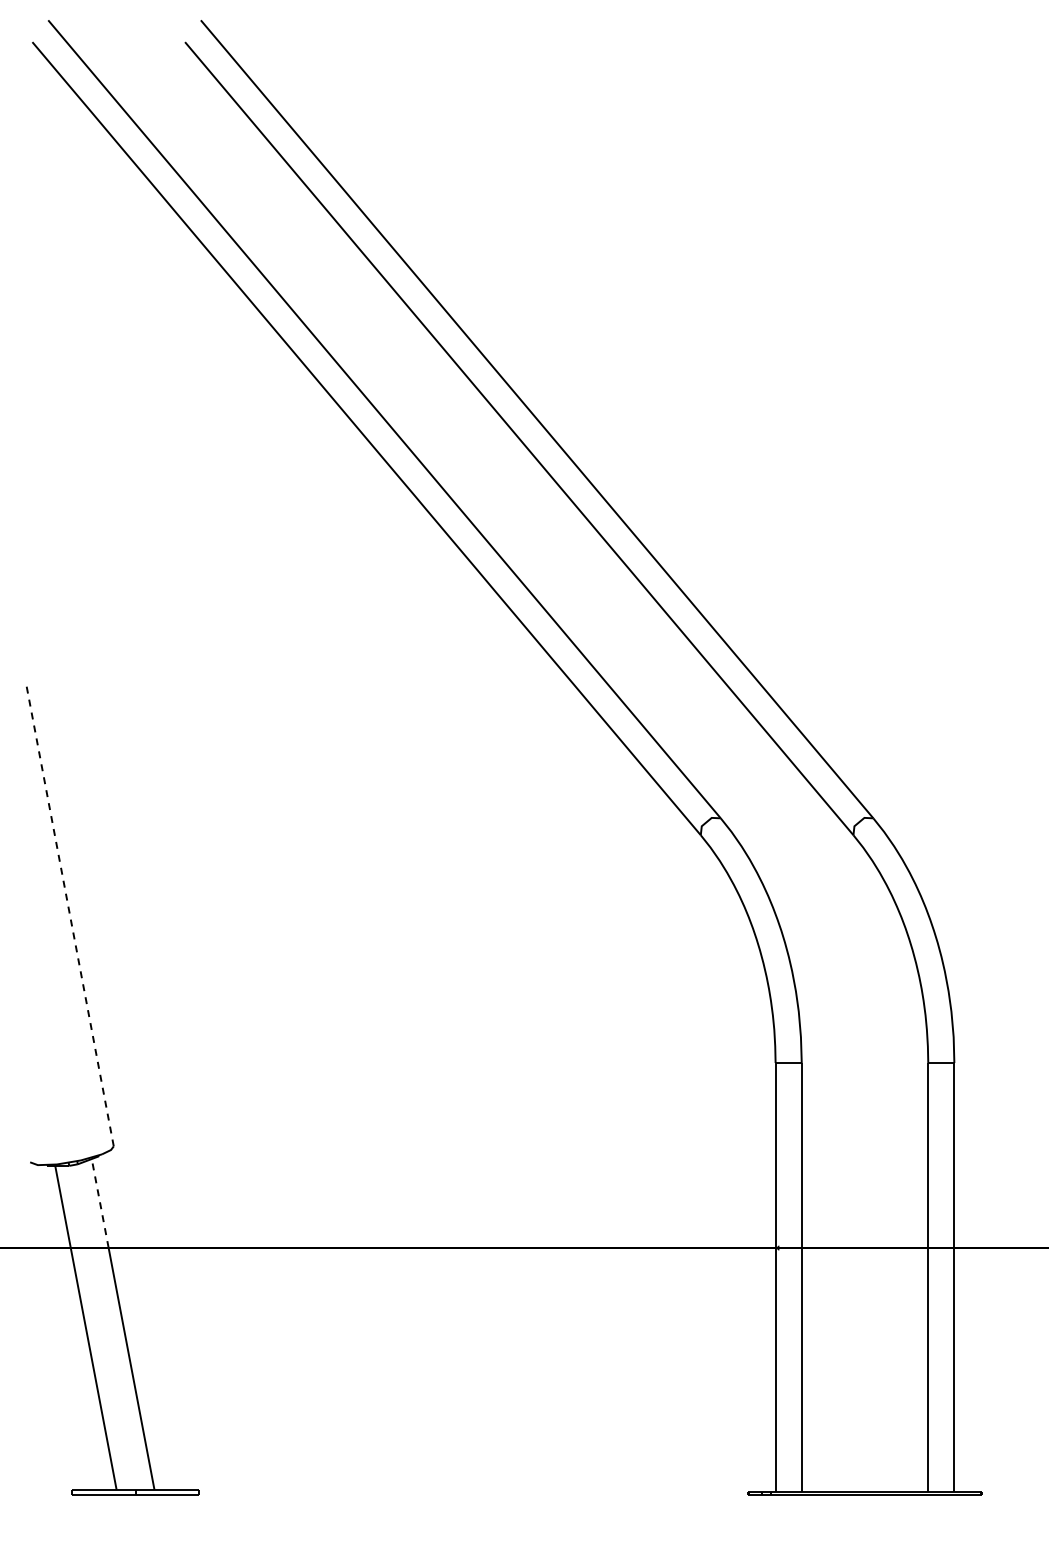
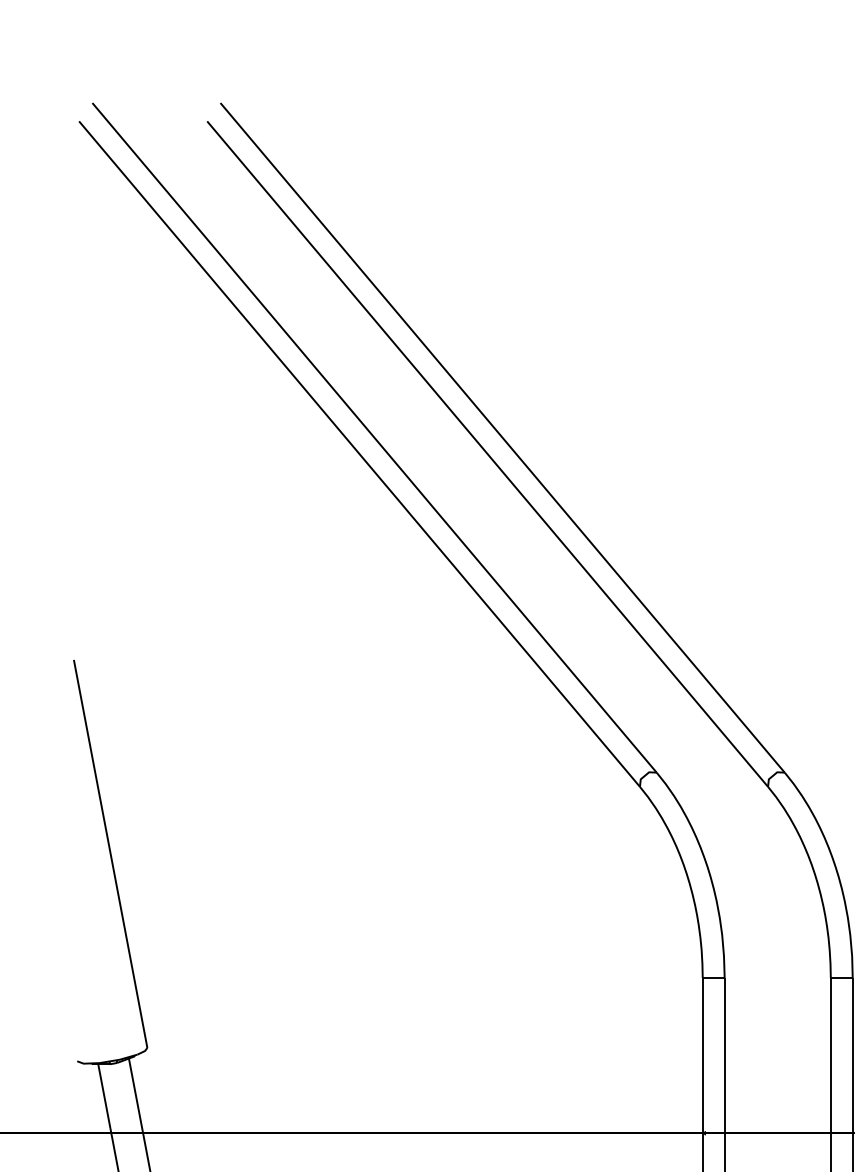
line: (69, 914) -> (110, 853), dashed -> solid
line: (100, 1203) -> (136, 1095), dashed -> solid

